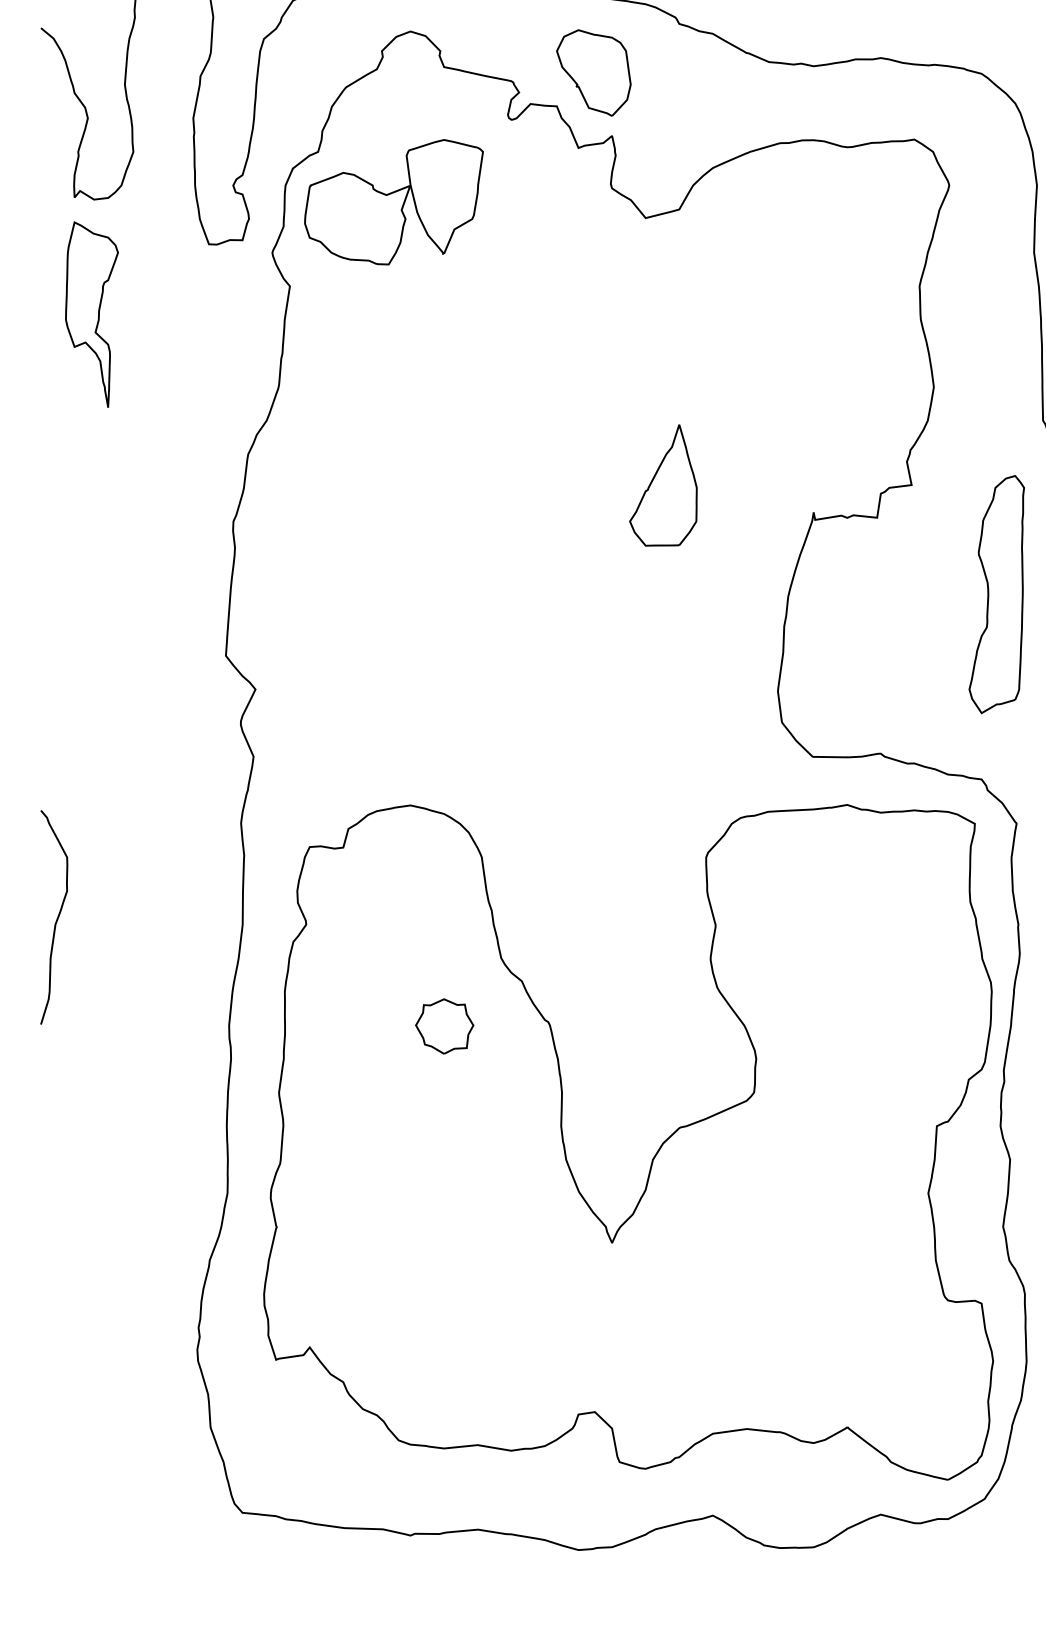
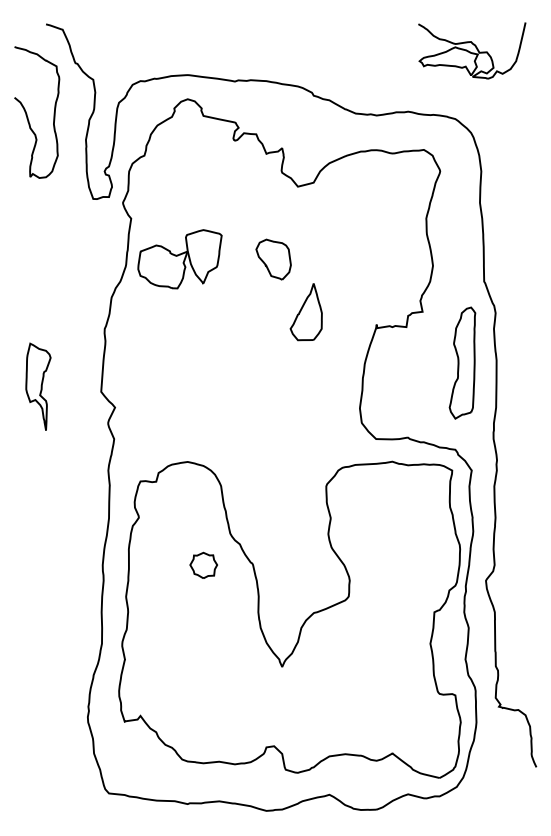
part: (593, 72) -> (273, 259), moved
part: (392, 202) -> (179, 259), moved
part: (92, 313) -> (38, 386), moved
curve: (55, 917) -> (21, 514), removed

